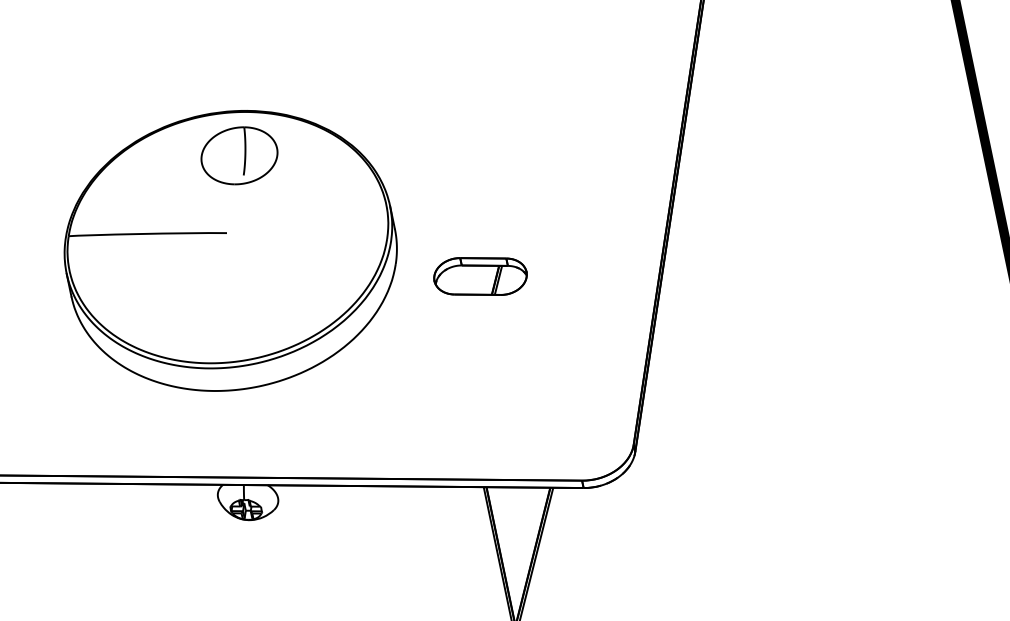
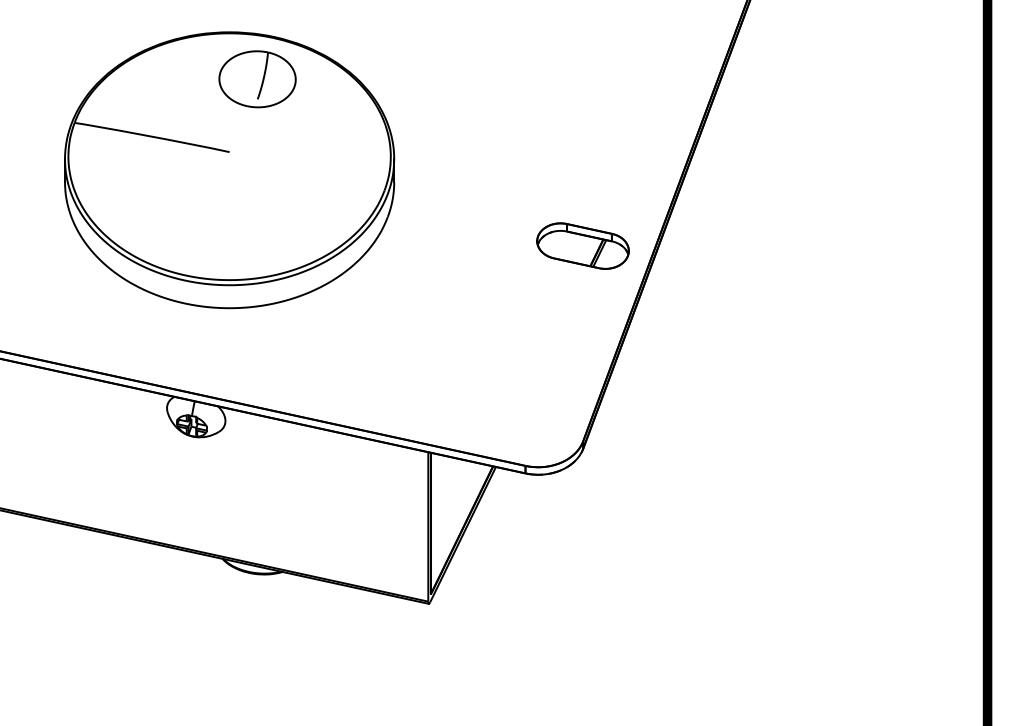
part: (479, 276) -> (582, 245), moved

